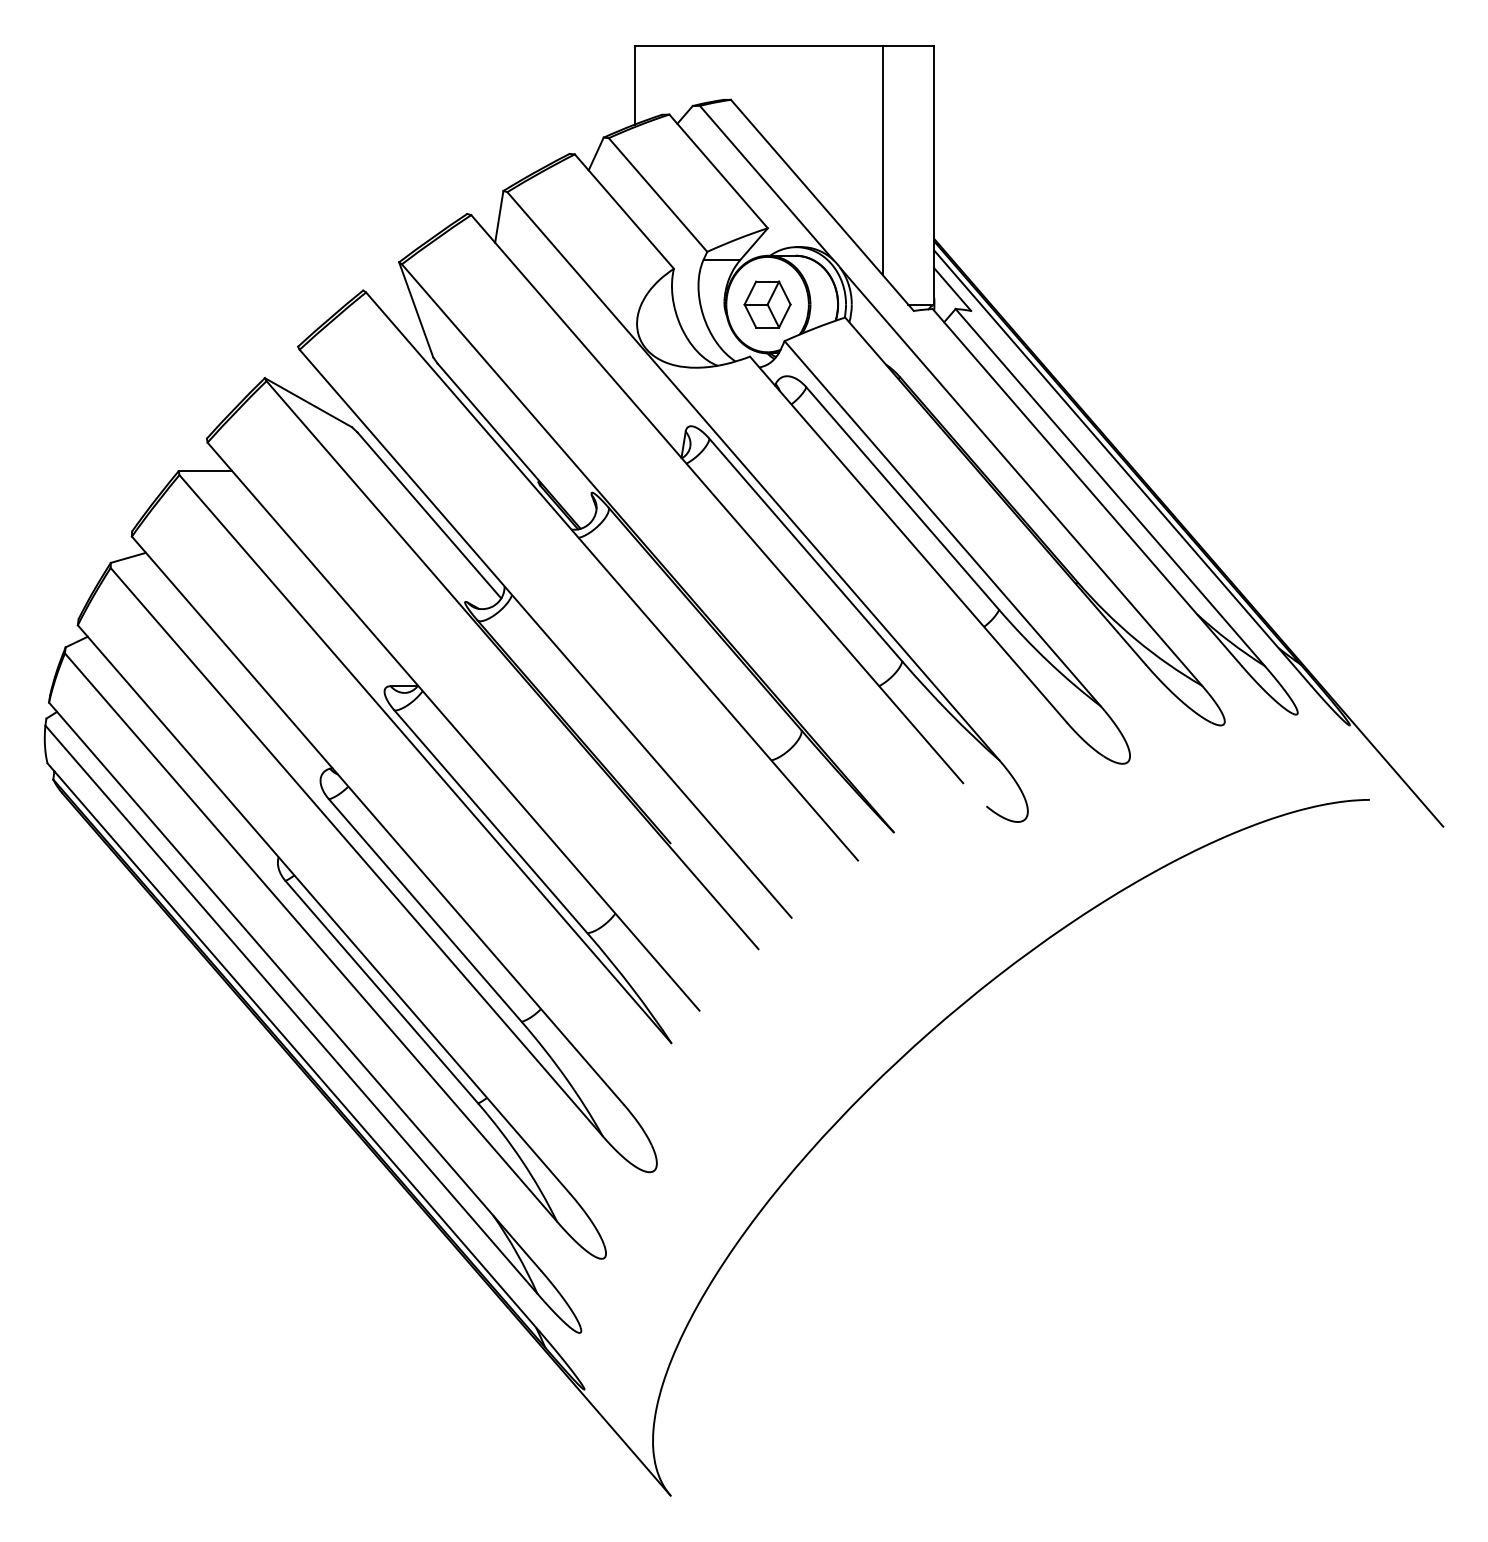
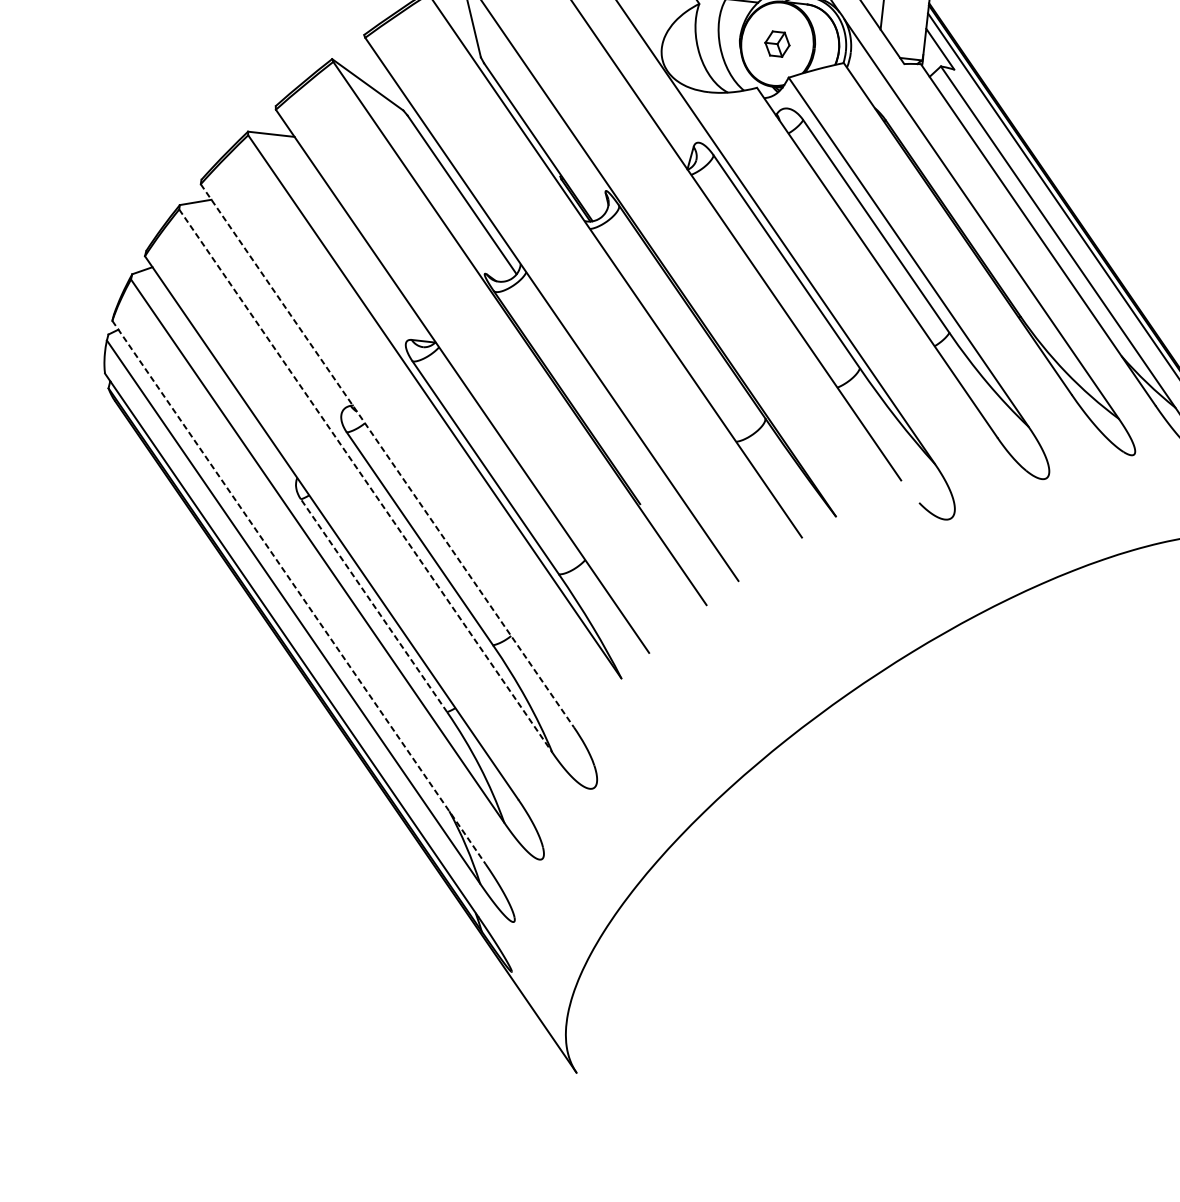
part: (767, 304) -> (777, 44), size x0.6
line: (377, 820) -> (387, 455), solid -> dashed
line: (356, 852) -> (365, 481), solid -> dashed
line: (295, 986) -> (299, 592), solid -> dashed
line: (381, 991) -> (373, 605), solid -> dashed

